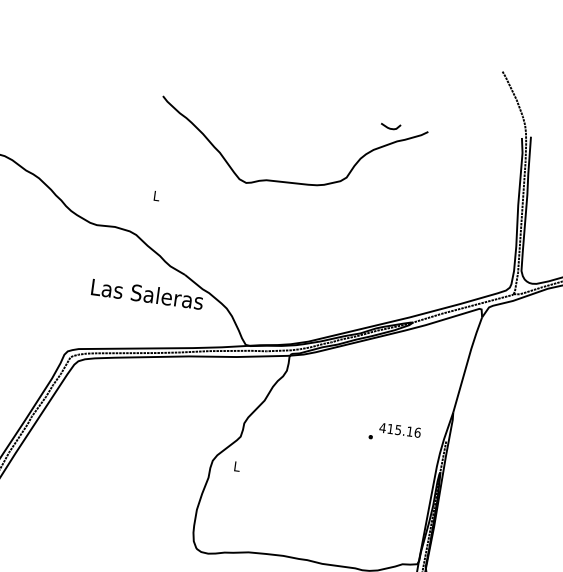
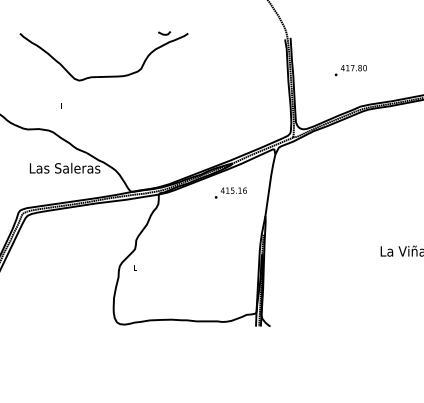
part: (290, 180) -> (106, 75), moved
text: (394, 432) -> (230, 192), moved

